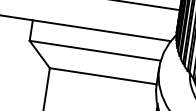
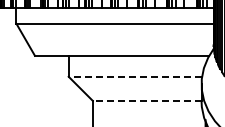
line: (95, 50) -> (135, 76), solid -> dashed
line: (102, 75) -> (146, 100), solid -> dashed

